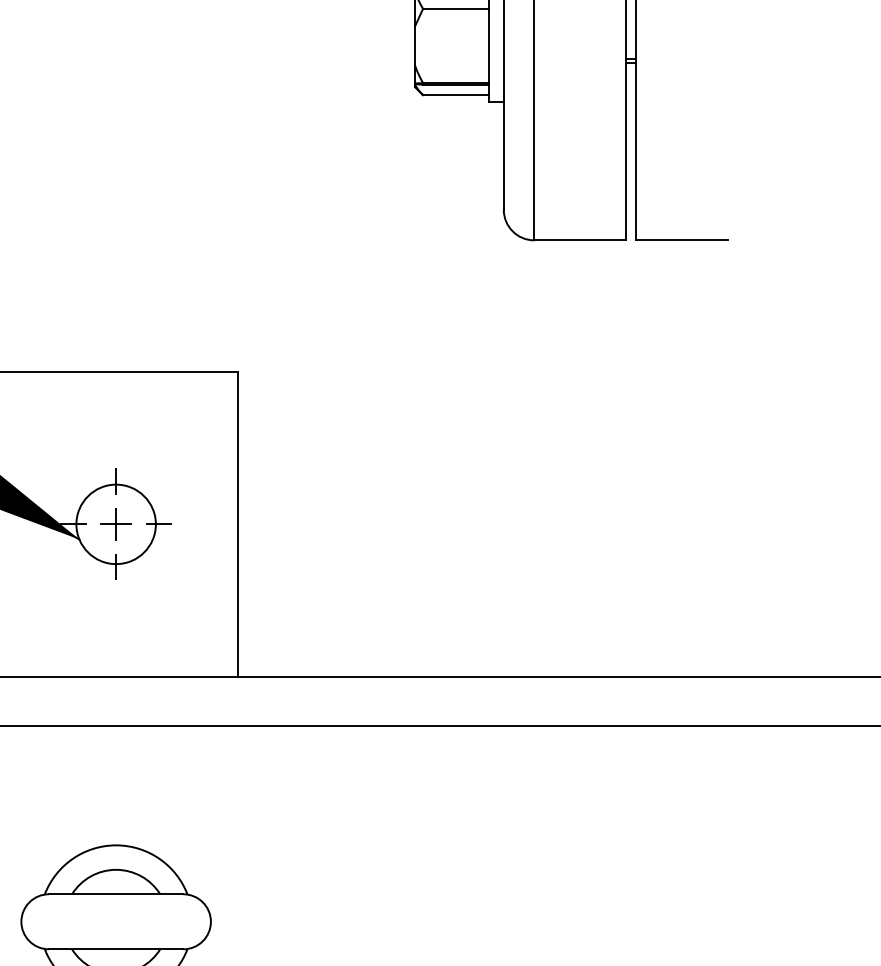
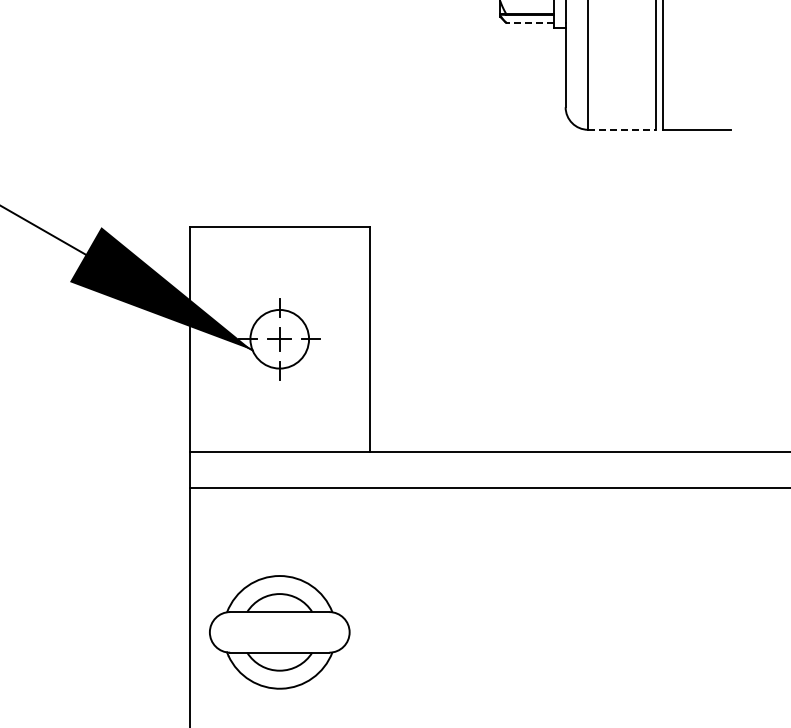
line: (454, 94) -> (529, 22), solid -> dashed
line: (580, 239) -> (622, 129), solid -> dashed

